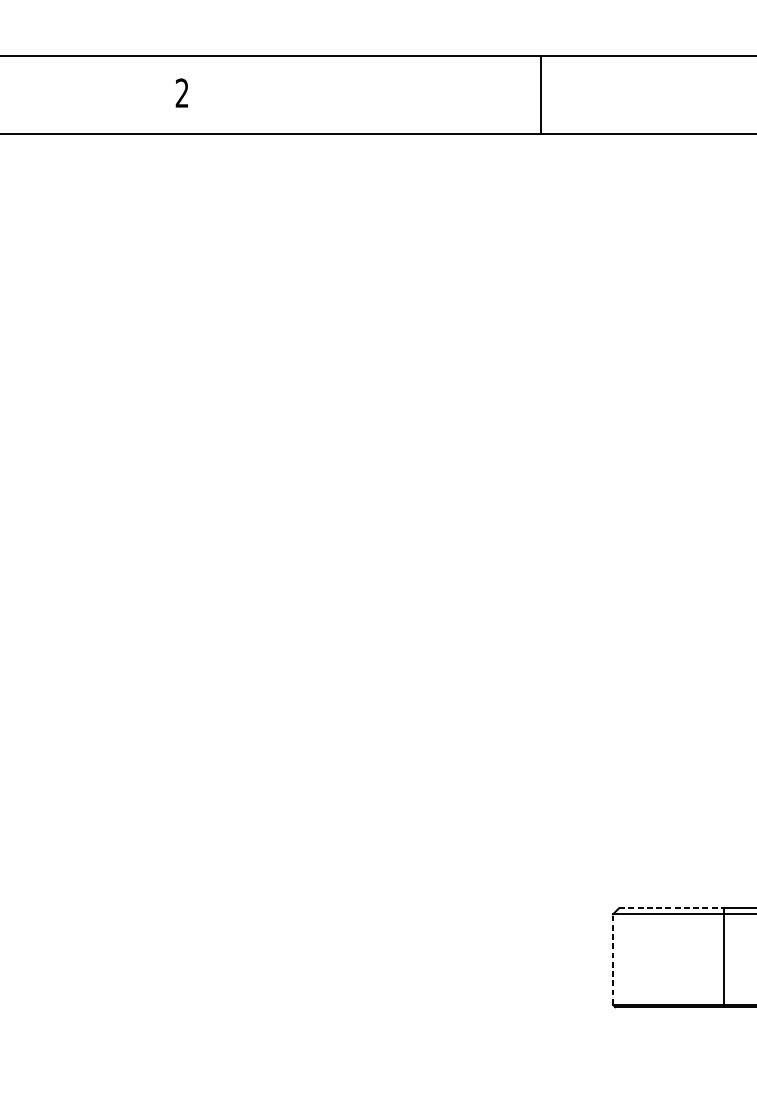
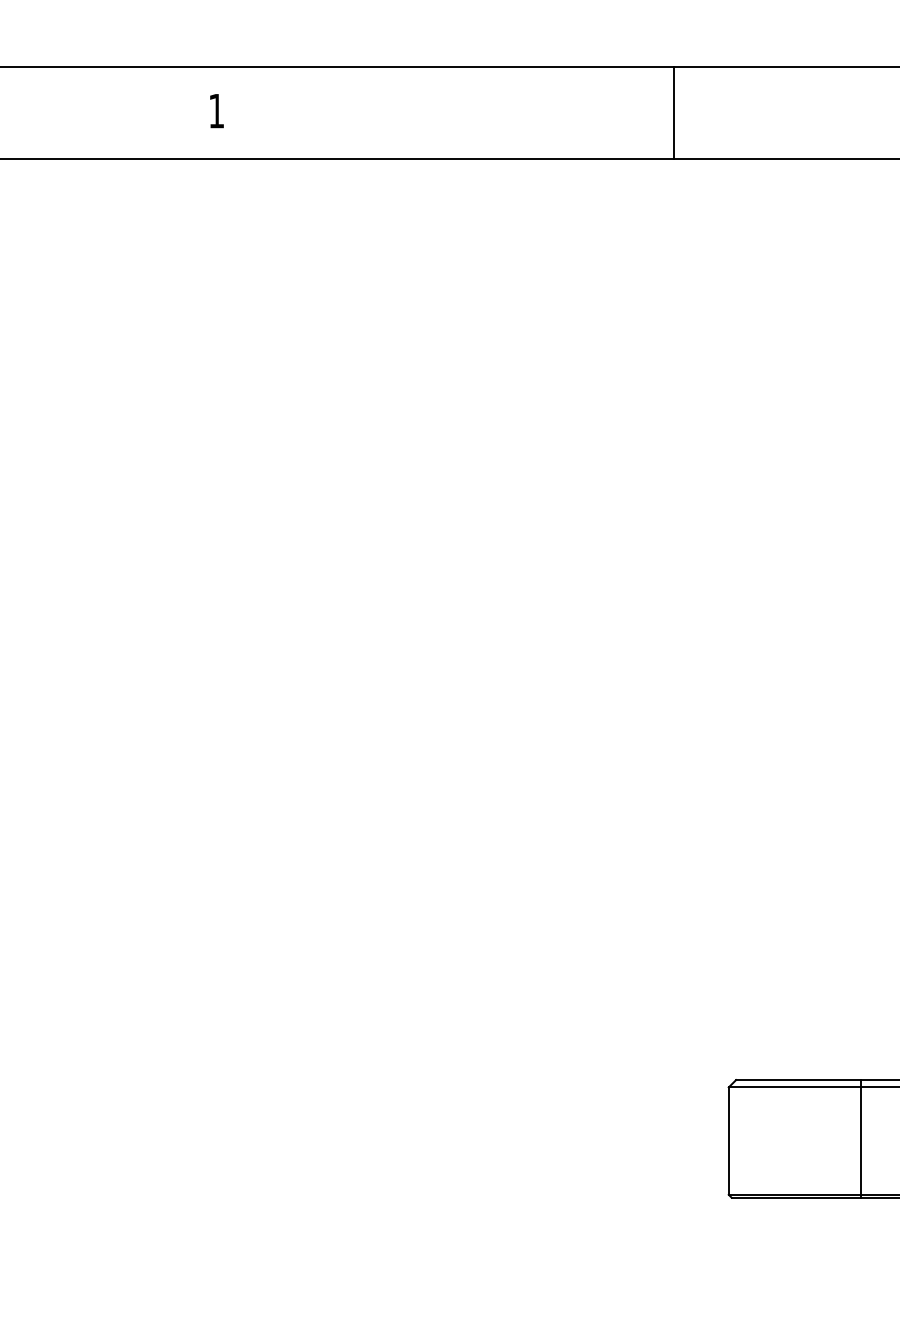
text: (182, 92) -> (216, 110), 2 -> 1
line: (541, 95) -> (674, 113), moved
line: (671, 908) -> (798, 1080), dashed -> solid
line: (612, 959) -> (728, 1141), dashed -> solid

